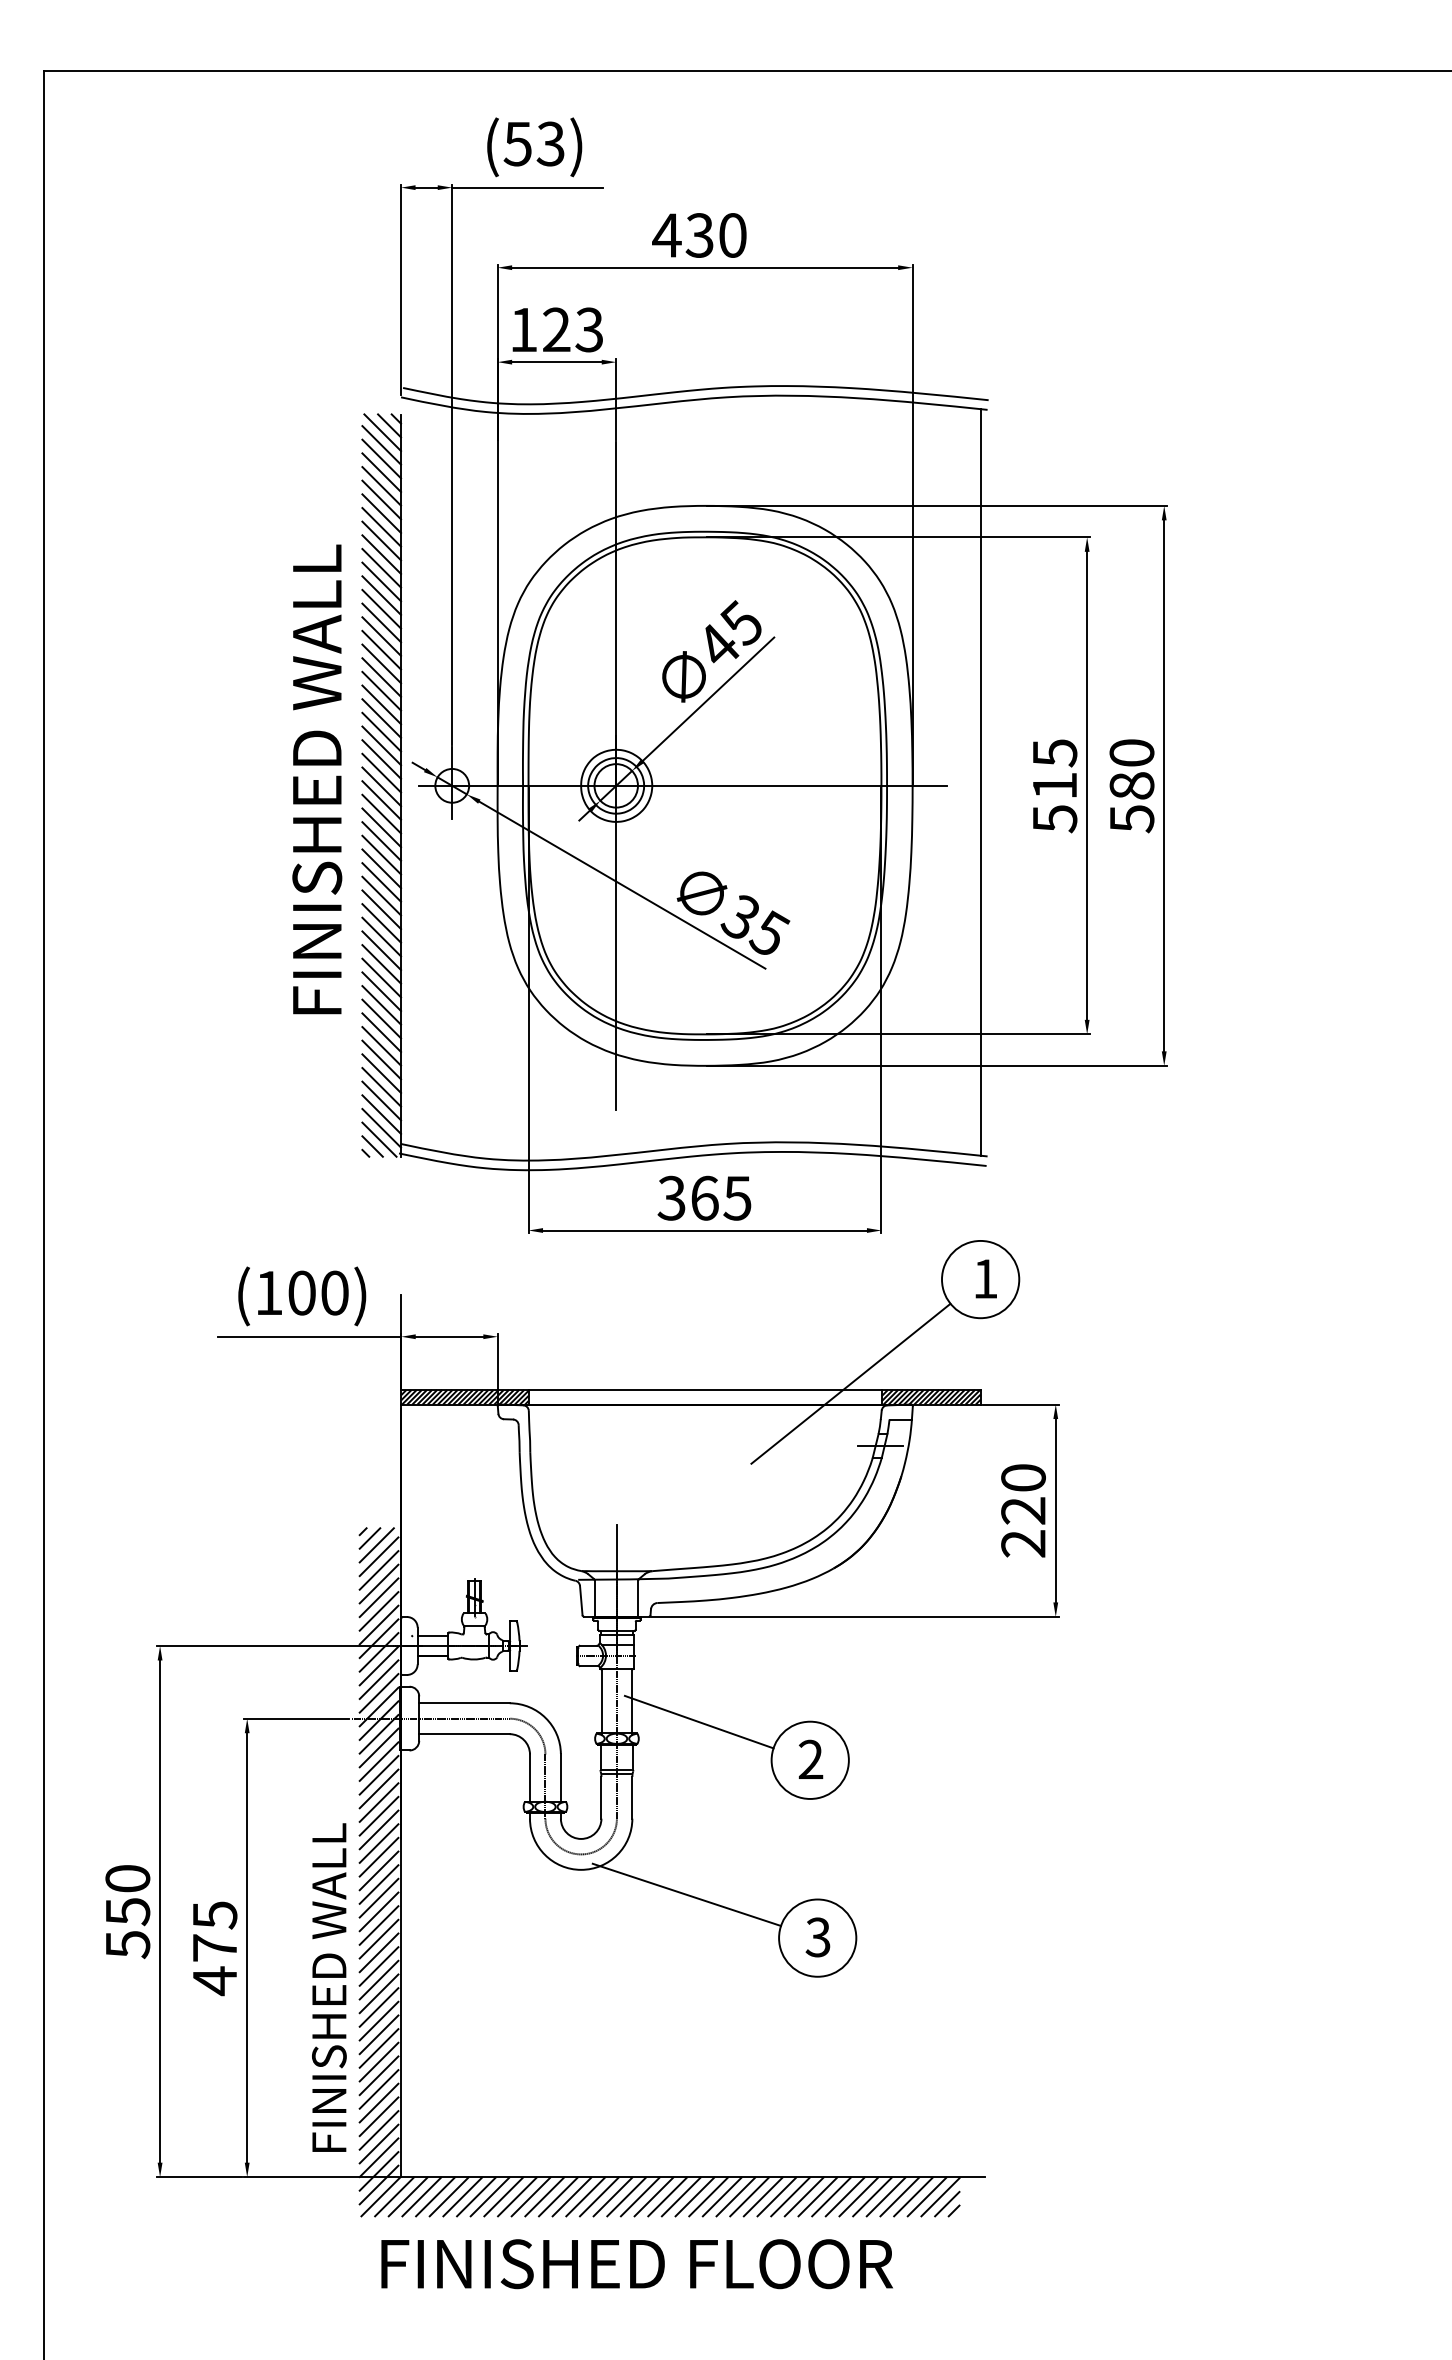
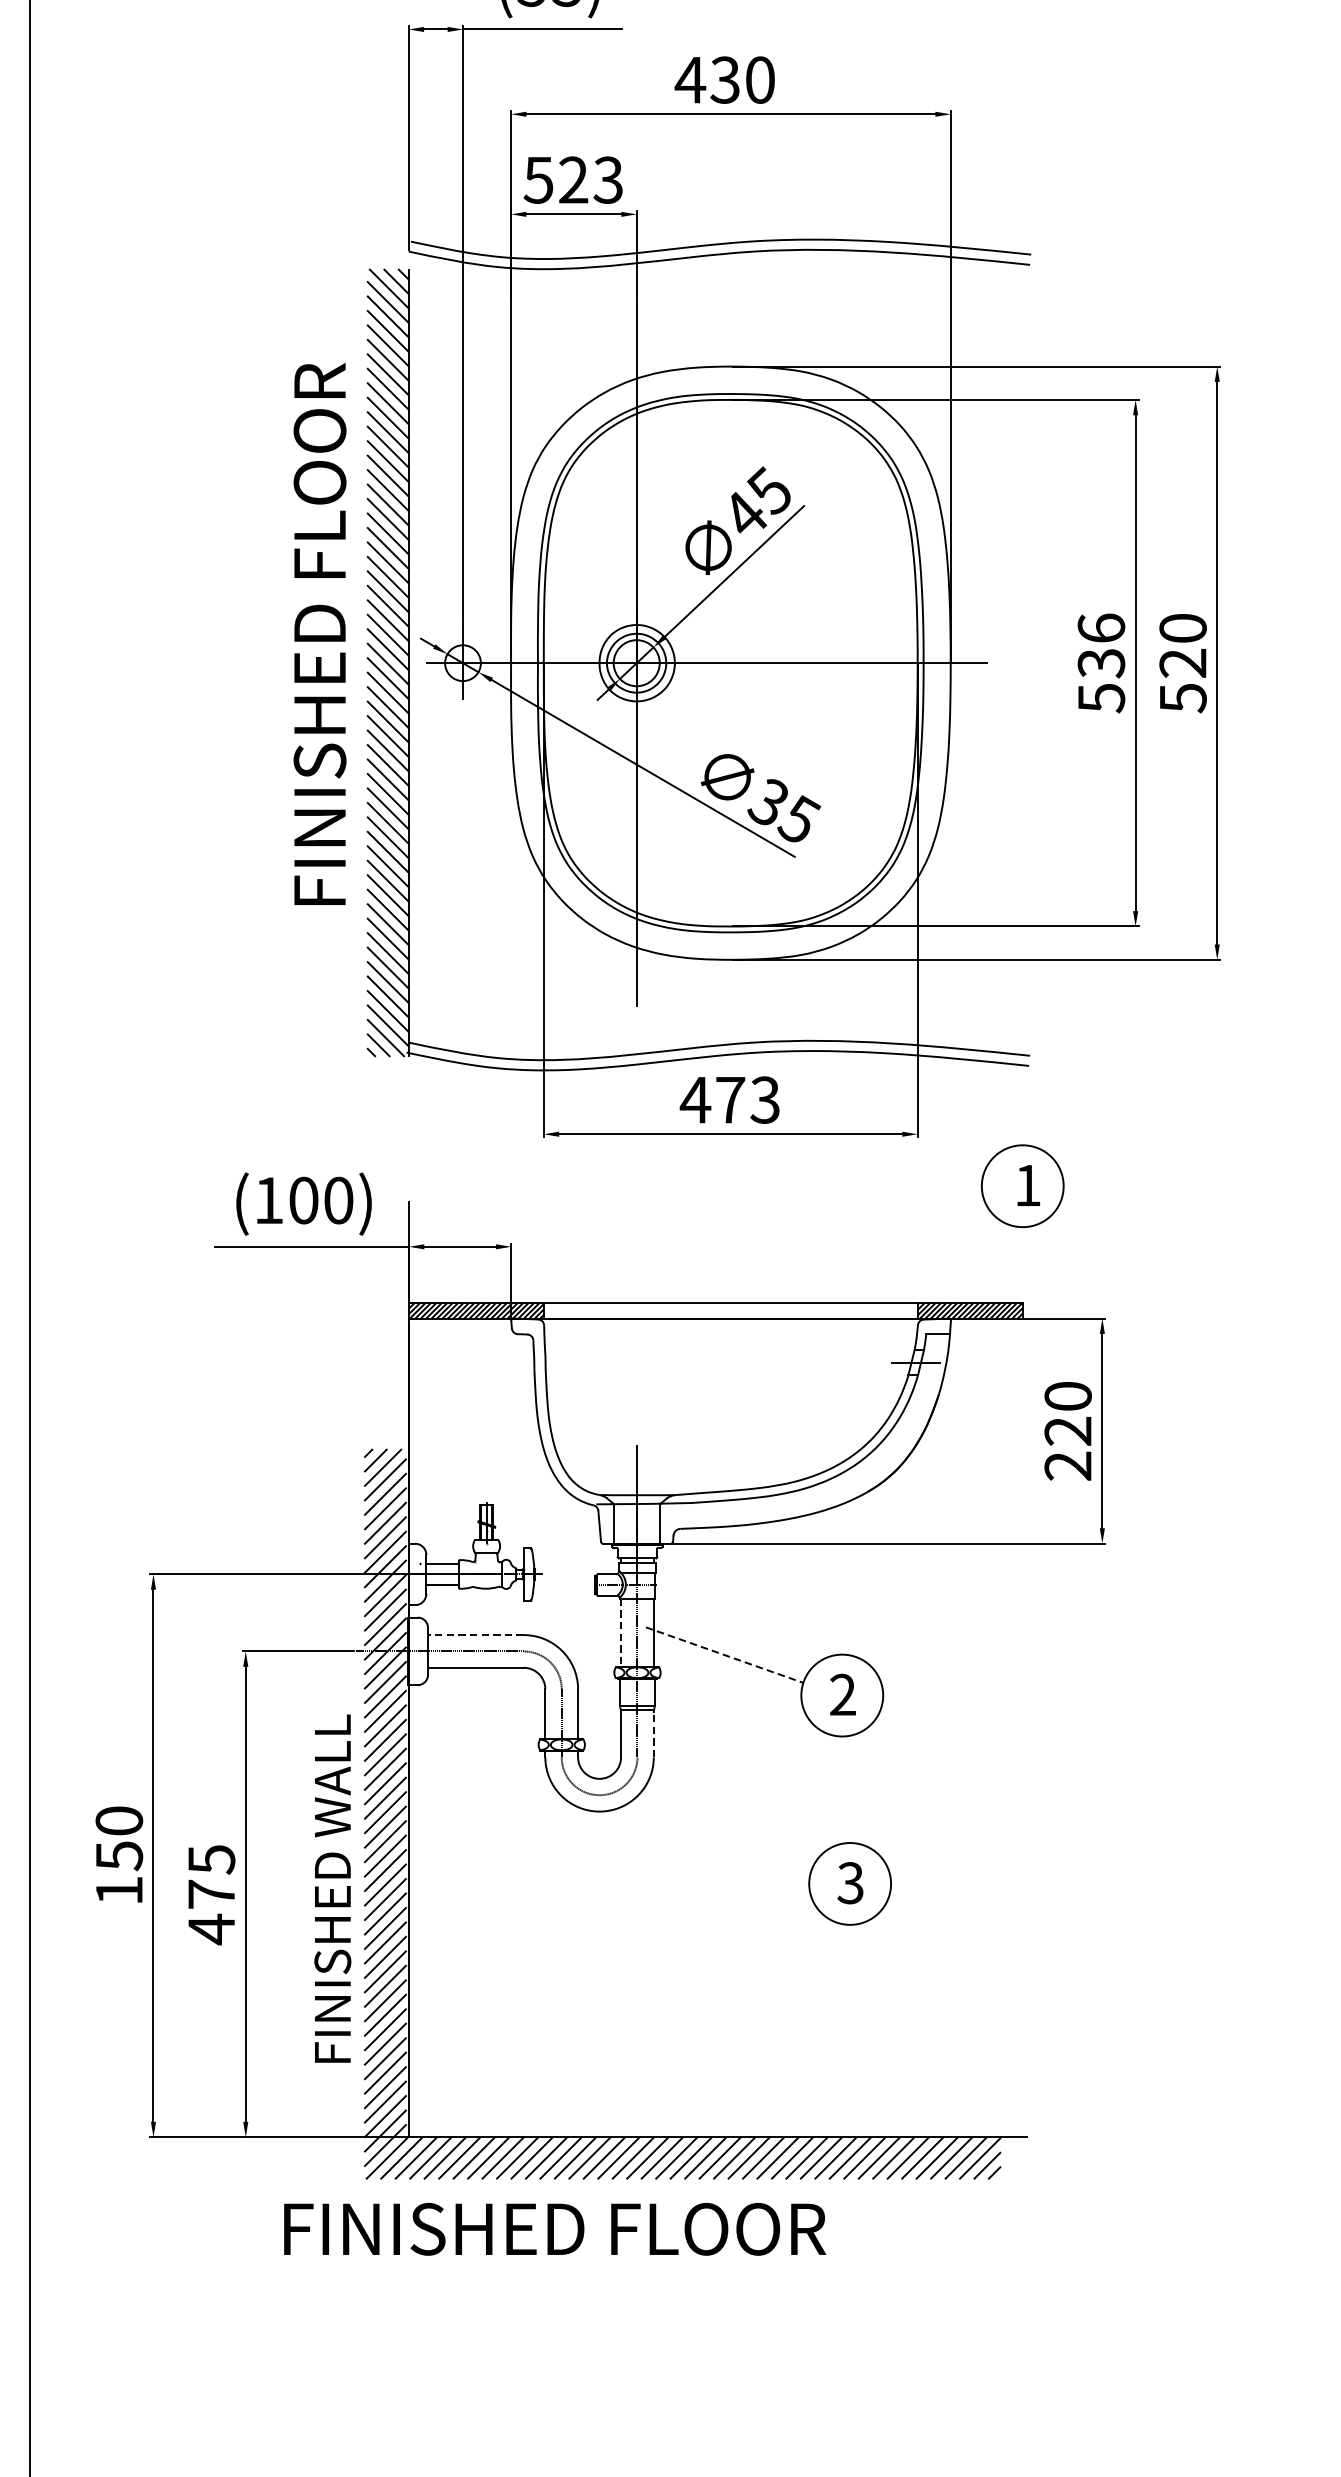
text: (523, 330) -> (538, 180), 123 -> 523
text: (317, 606) -> (320, 473), FINISHED WALL -> FINISHED FLOOR
text: (1054, 769) -> (1101, 645), 515 -> 536
line: (980, 782) -> (1022, 659), removed
text: (1131, 785) -> (1182, 662), 580 -> 520
text: (703, 1197) -> (729, 1099), 365 -> 473
line: (850, 1383) -> (884, 1296), removed
line: (601, 1702) -> (621, 1634), solid -> dashed
line: (463, 1703) -> (474, 1635), solid -> dashed
line: (699, 1722) -> (724, 1655), solid -> dashed
line: (632, 1797) -> (653, 1734), solid -> dashed
line: (686, 1894) -> (711, 1837), removed
text: (128, 1945) -> (120, 1891), 550 -> 150
text: (329, 1987) -> (332, 1888), moved
text: (636, 2264) -> (554, 2229), moved

